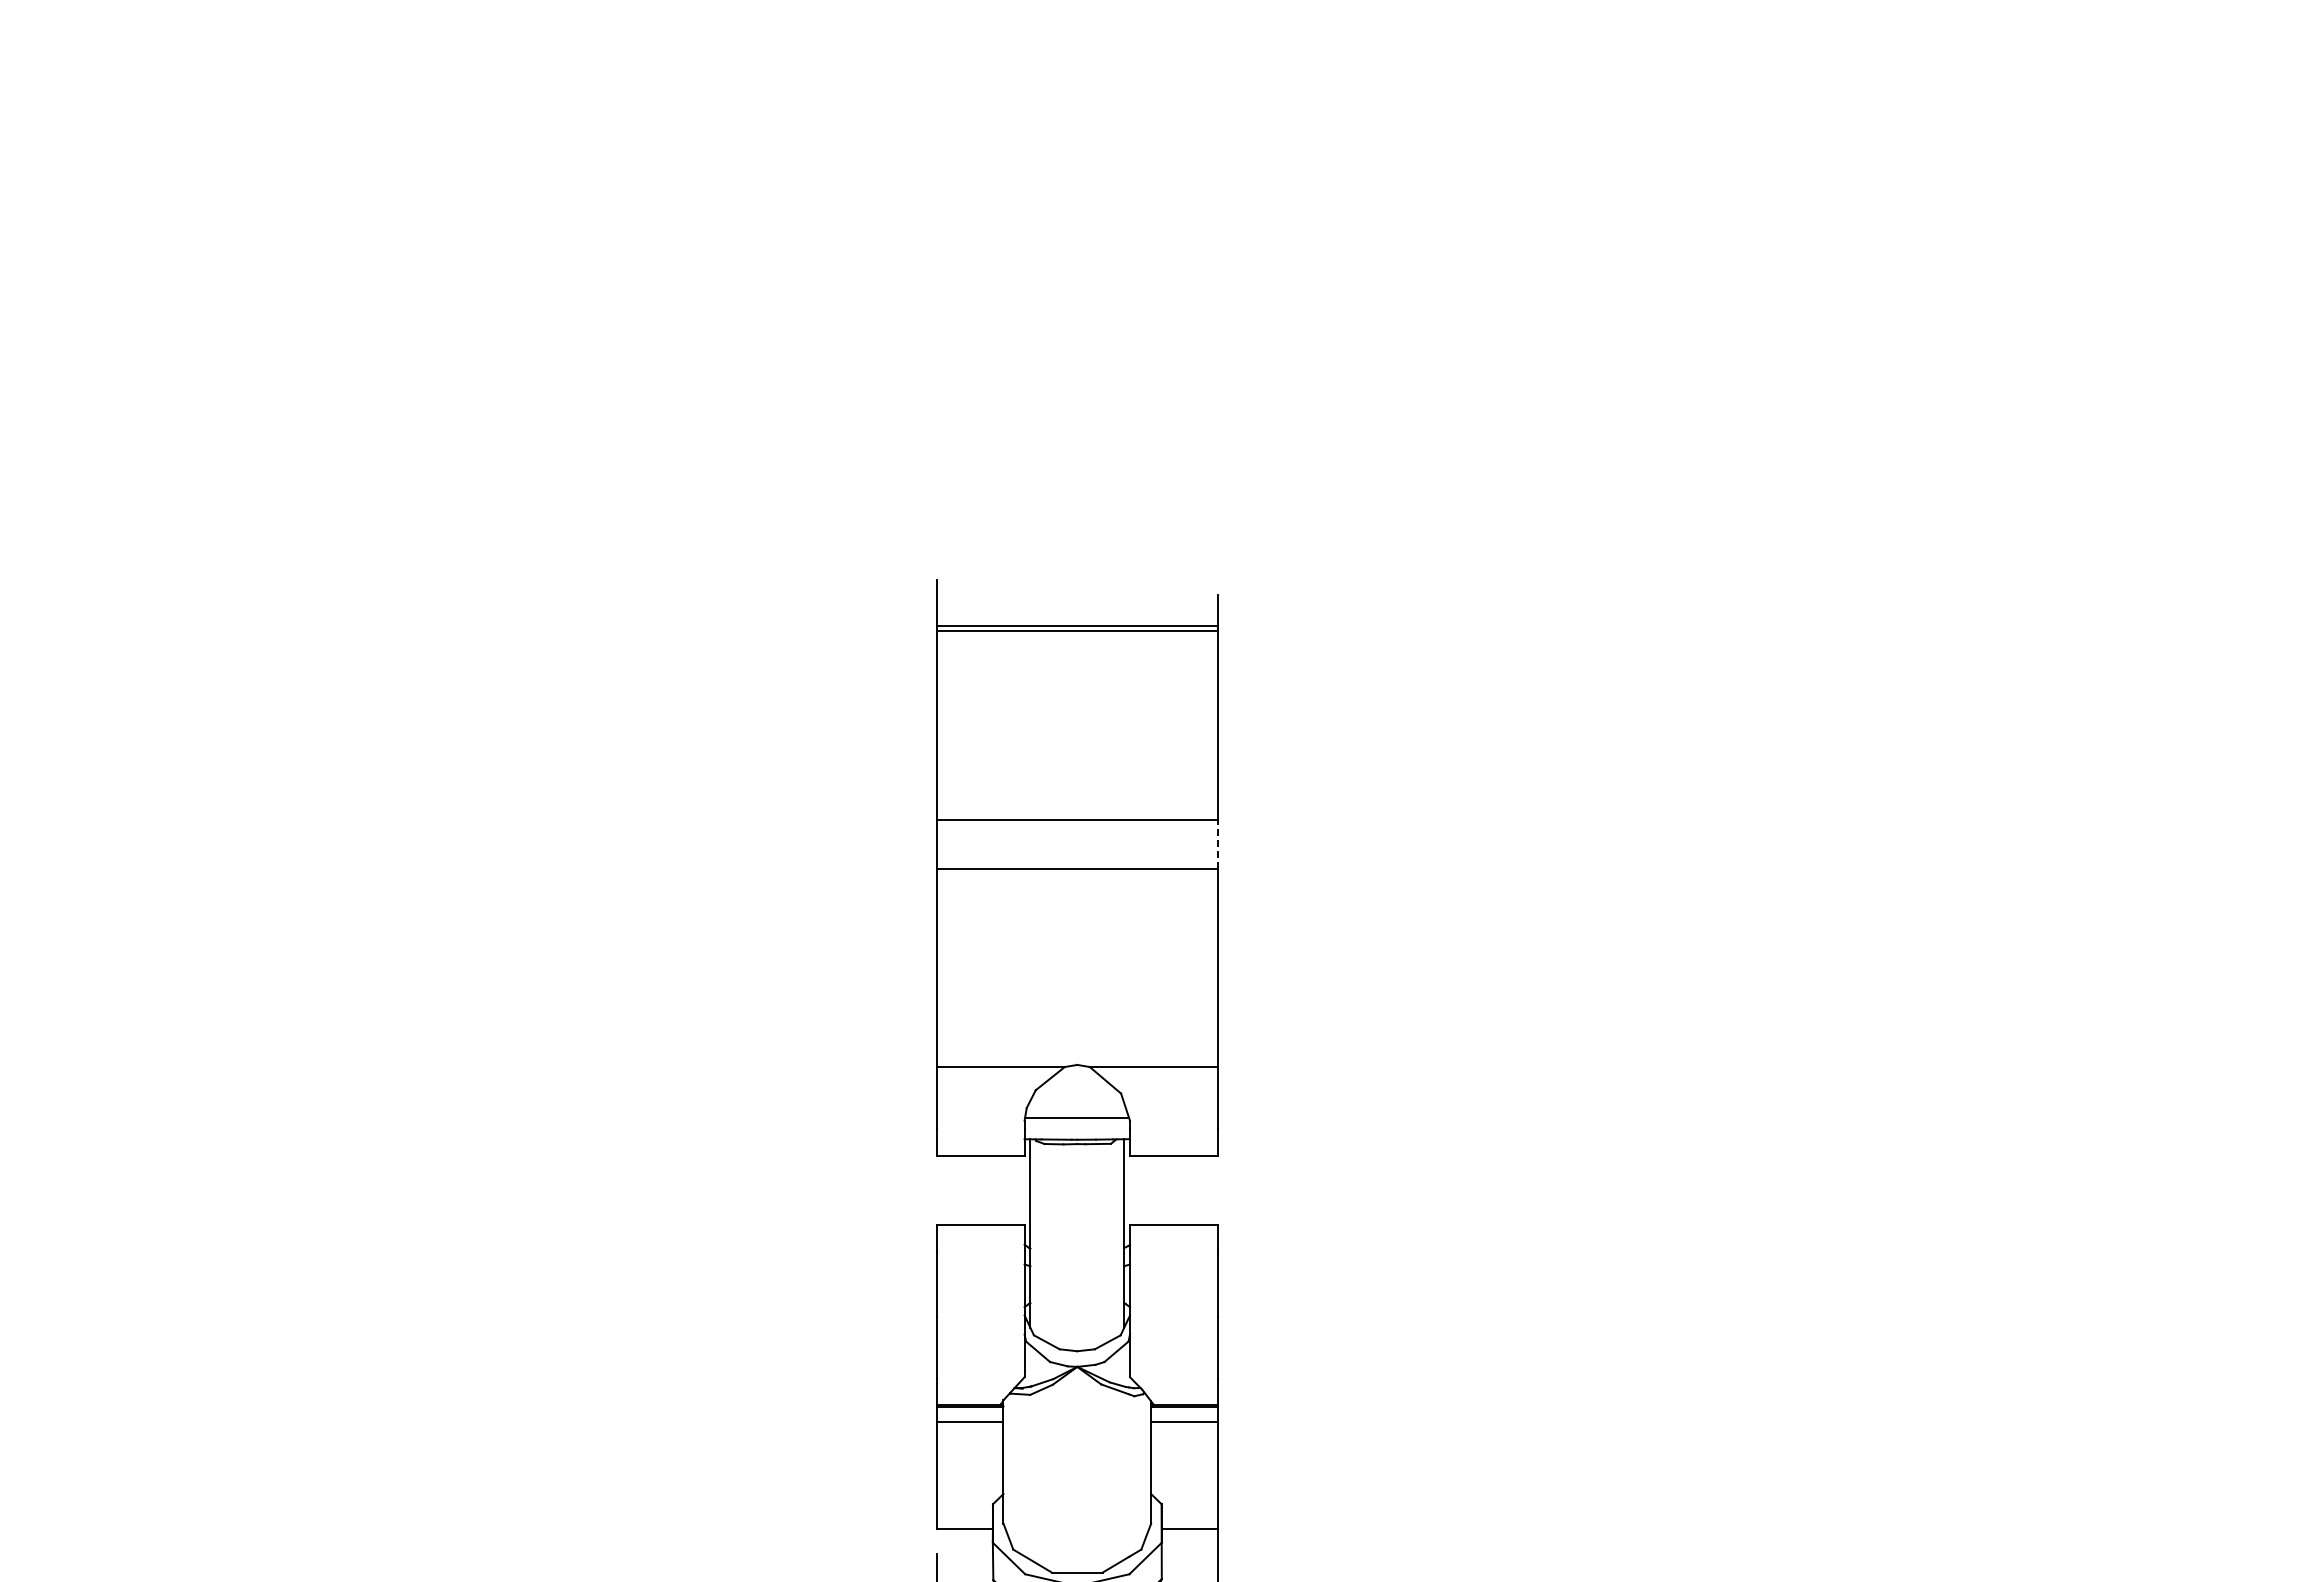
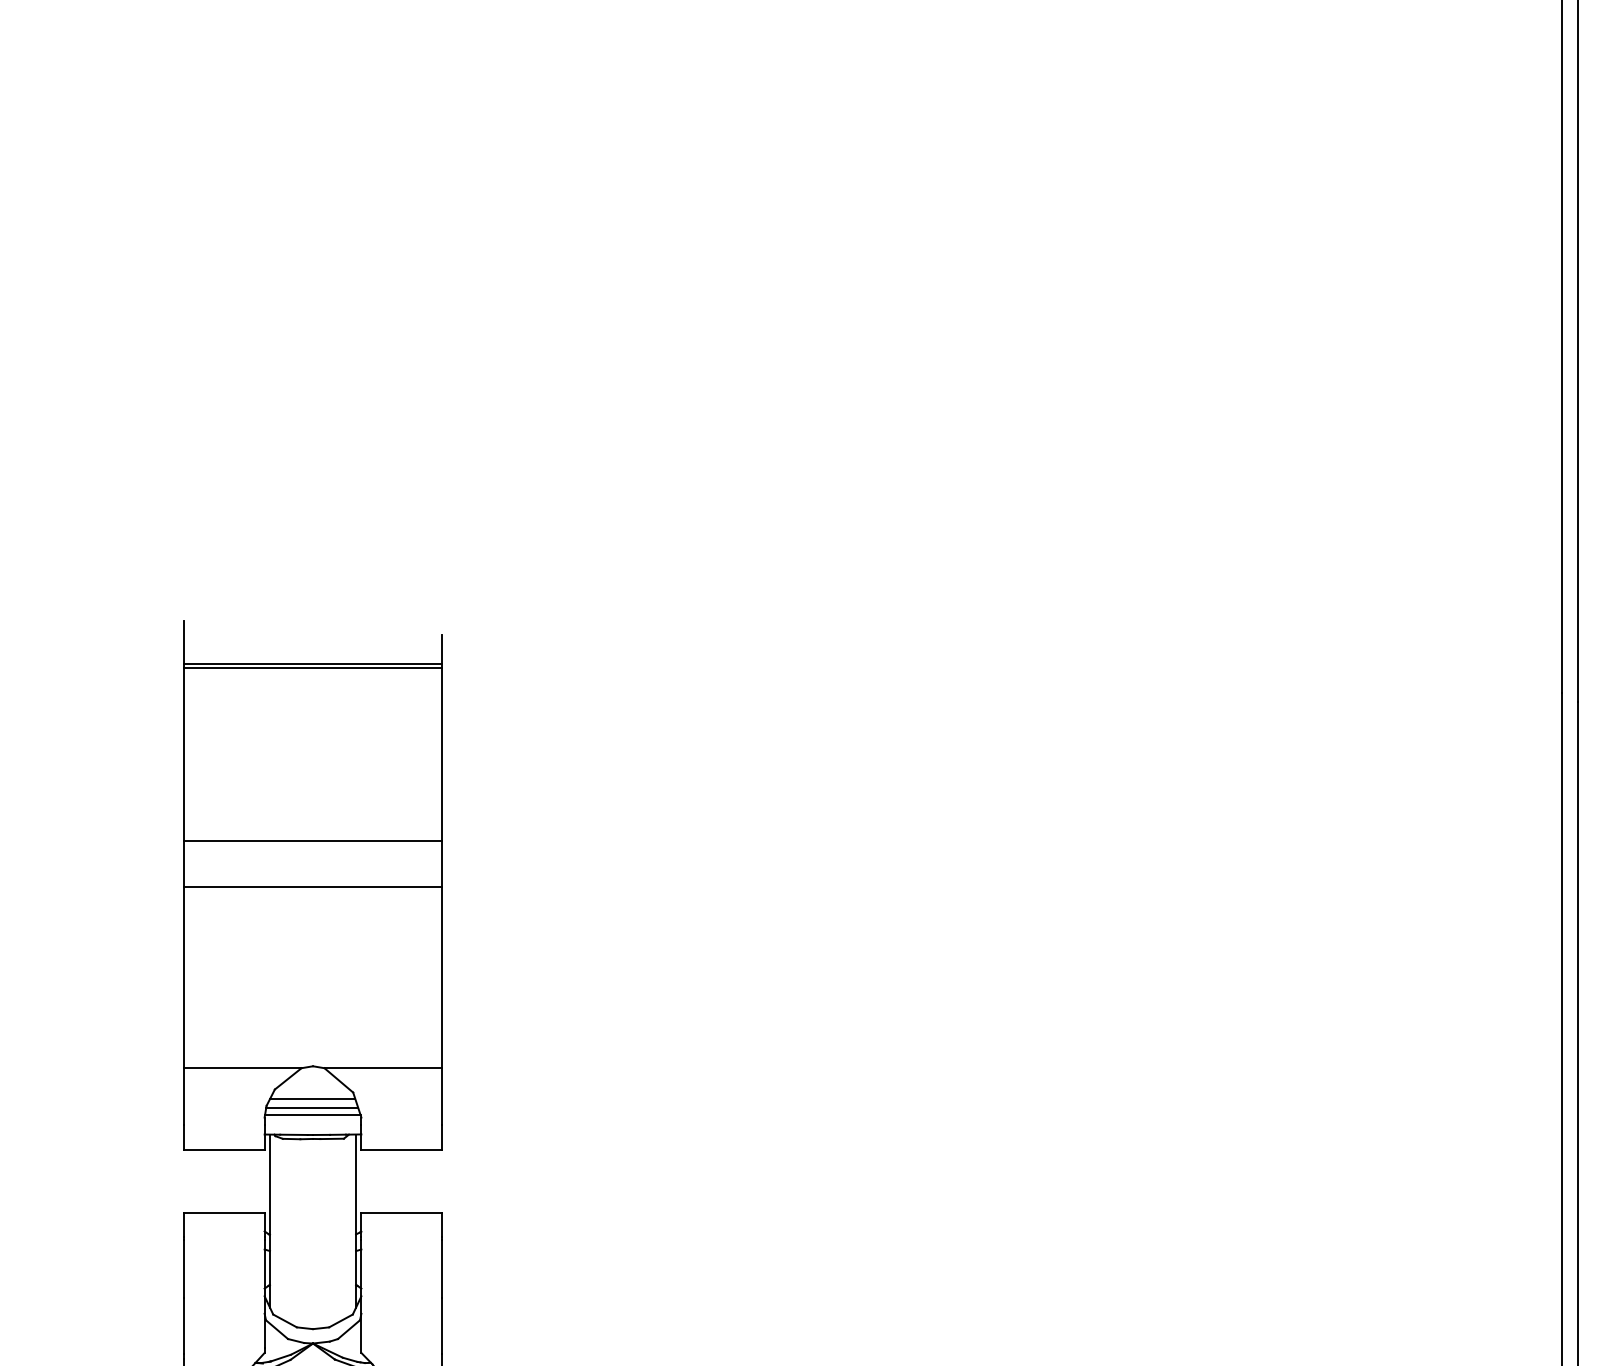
line: (1218, 844) -> (442, 863), dashed -> solid
line: (1076, 1100) -> (312, 1098), added
line: (1076, 1110) -> (312, 1108), added

